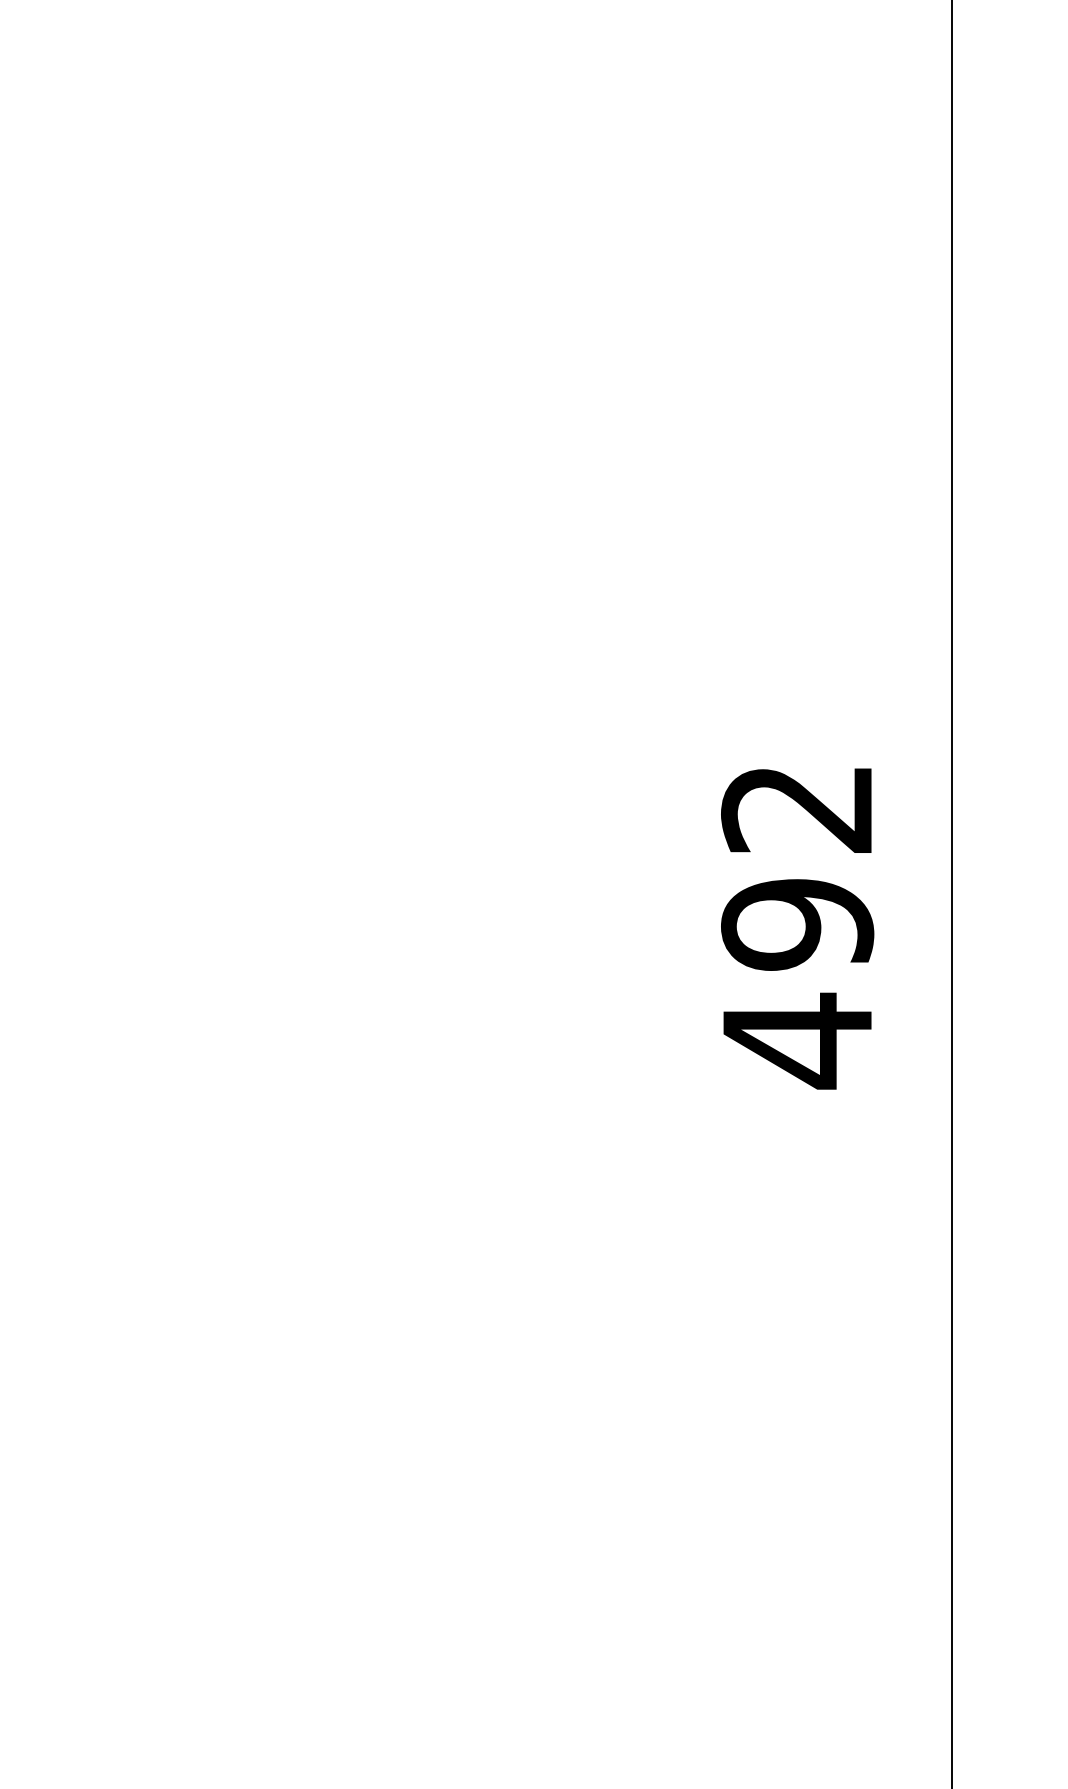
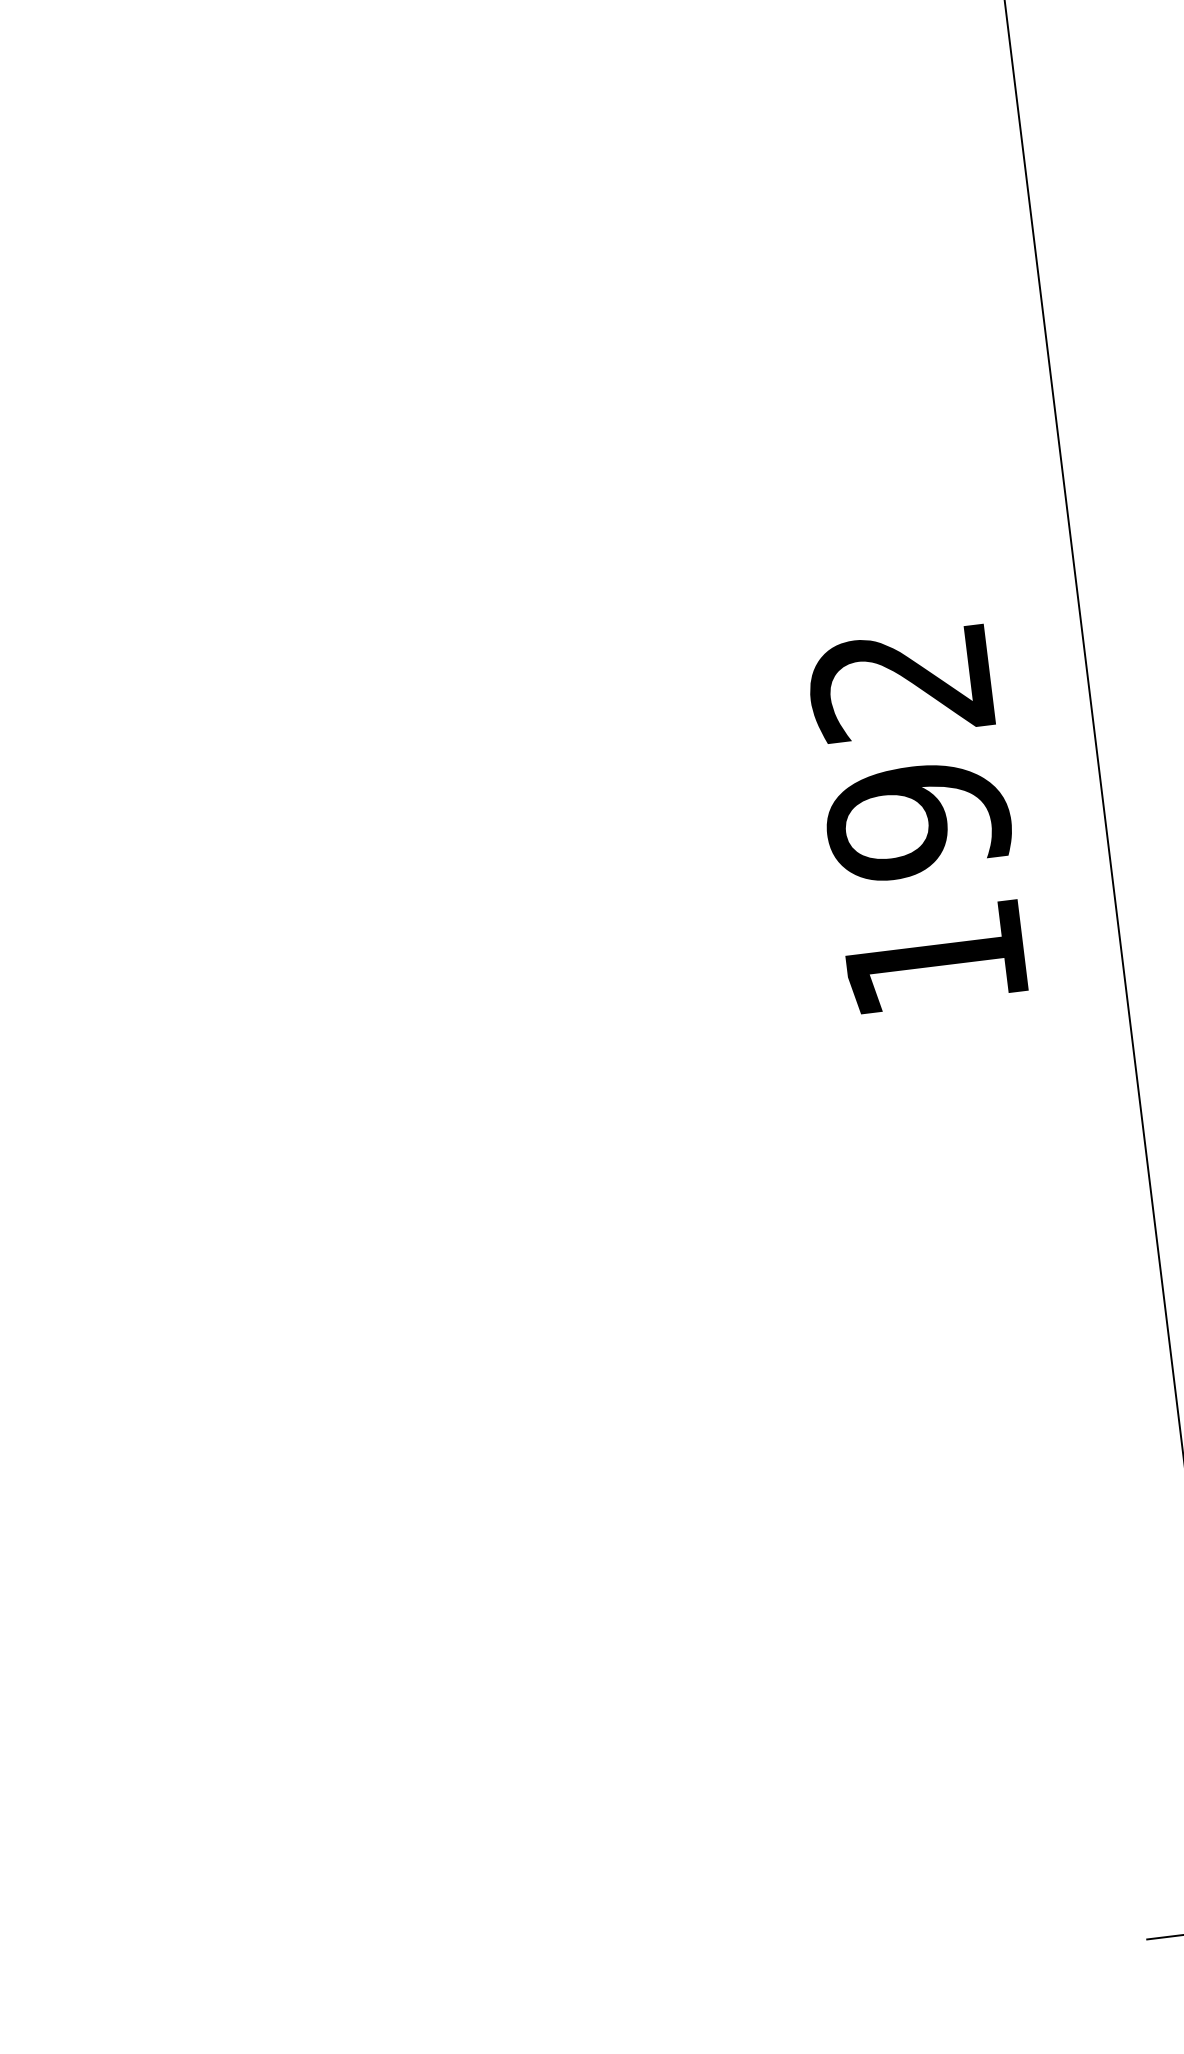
text: (797, 1040) -> (935, 959), 492 -> 192

